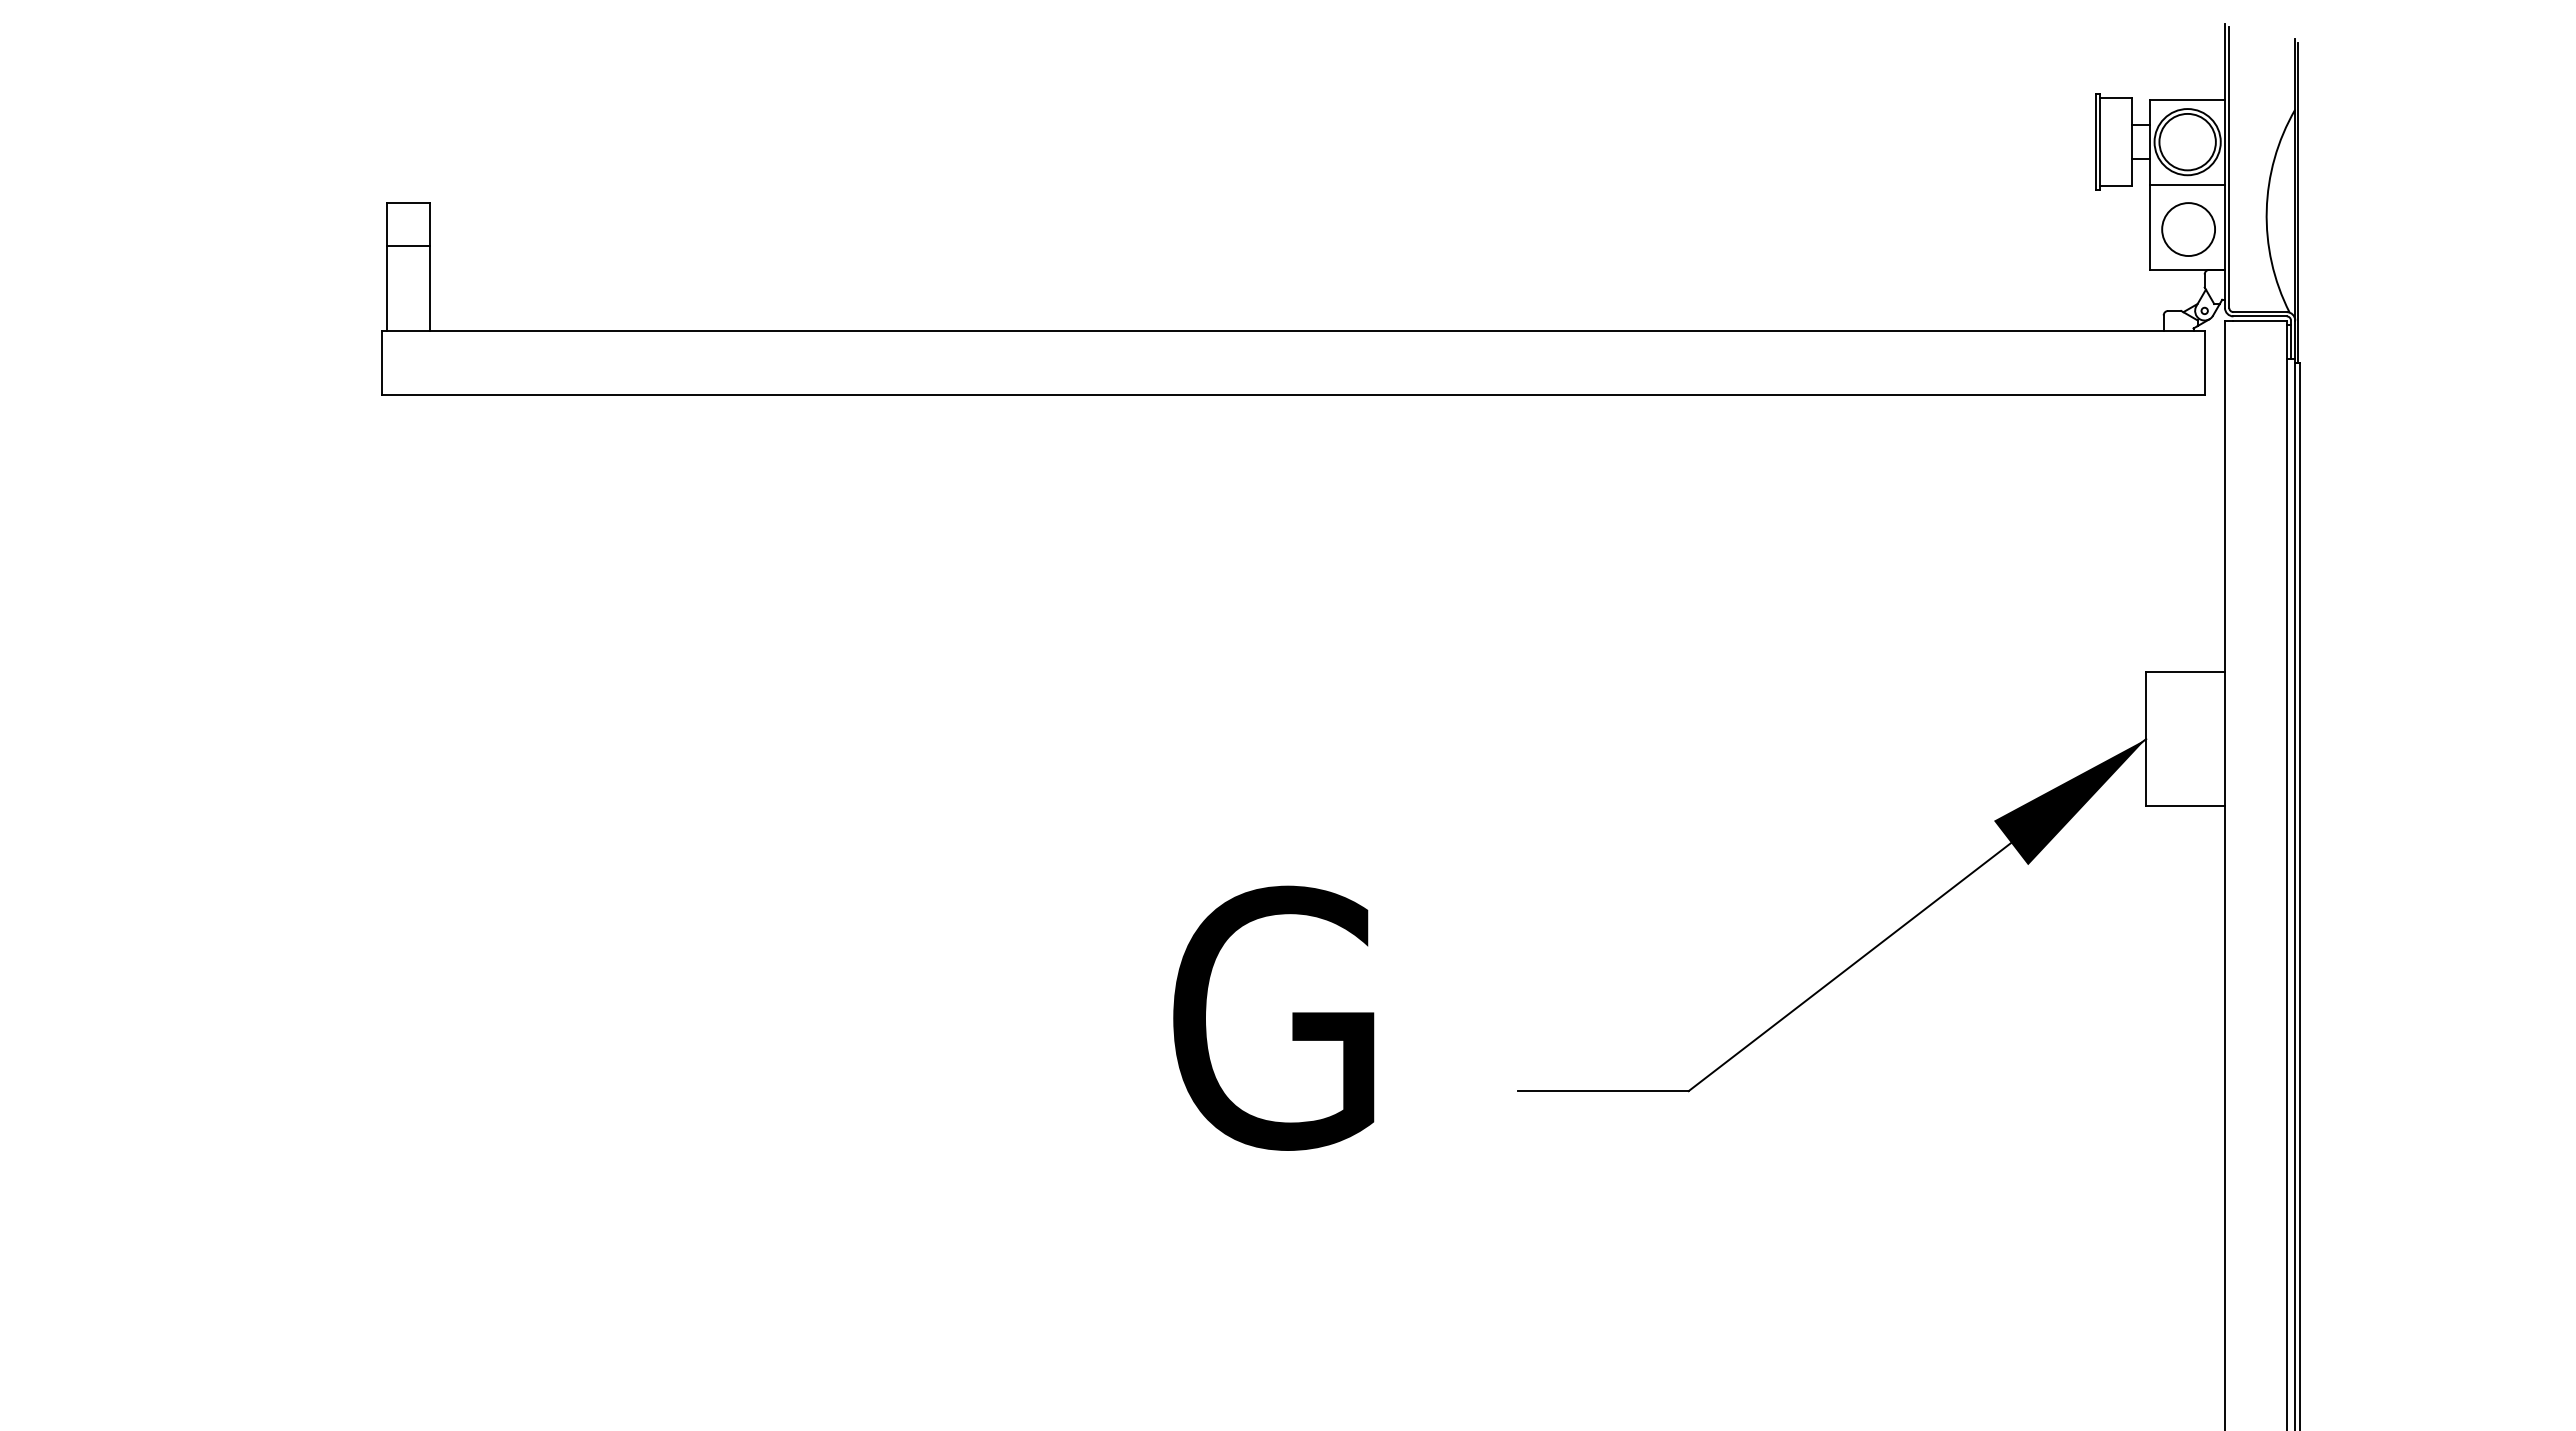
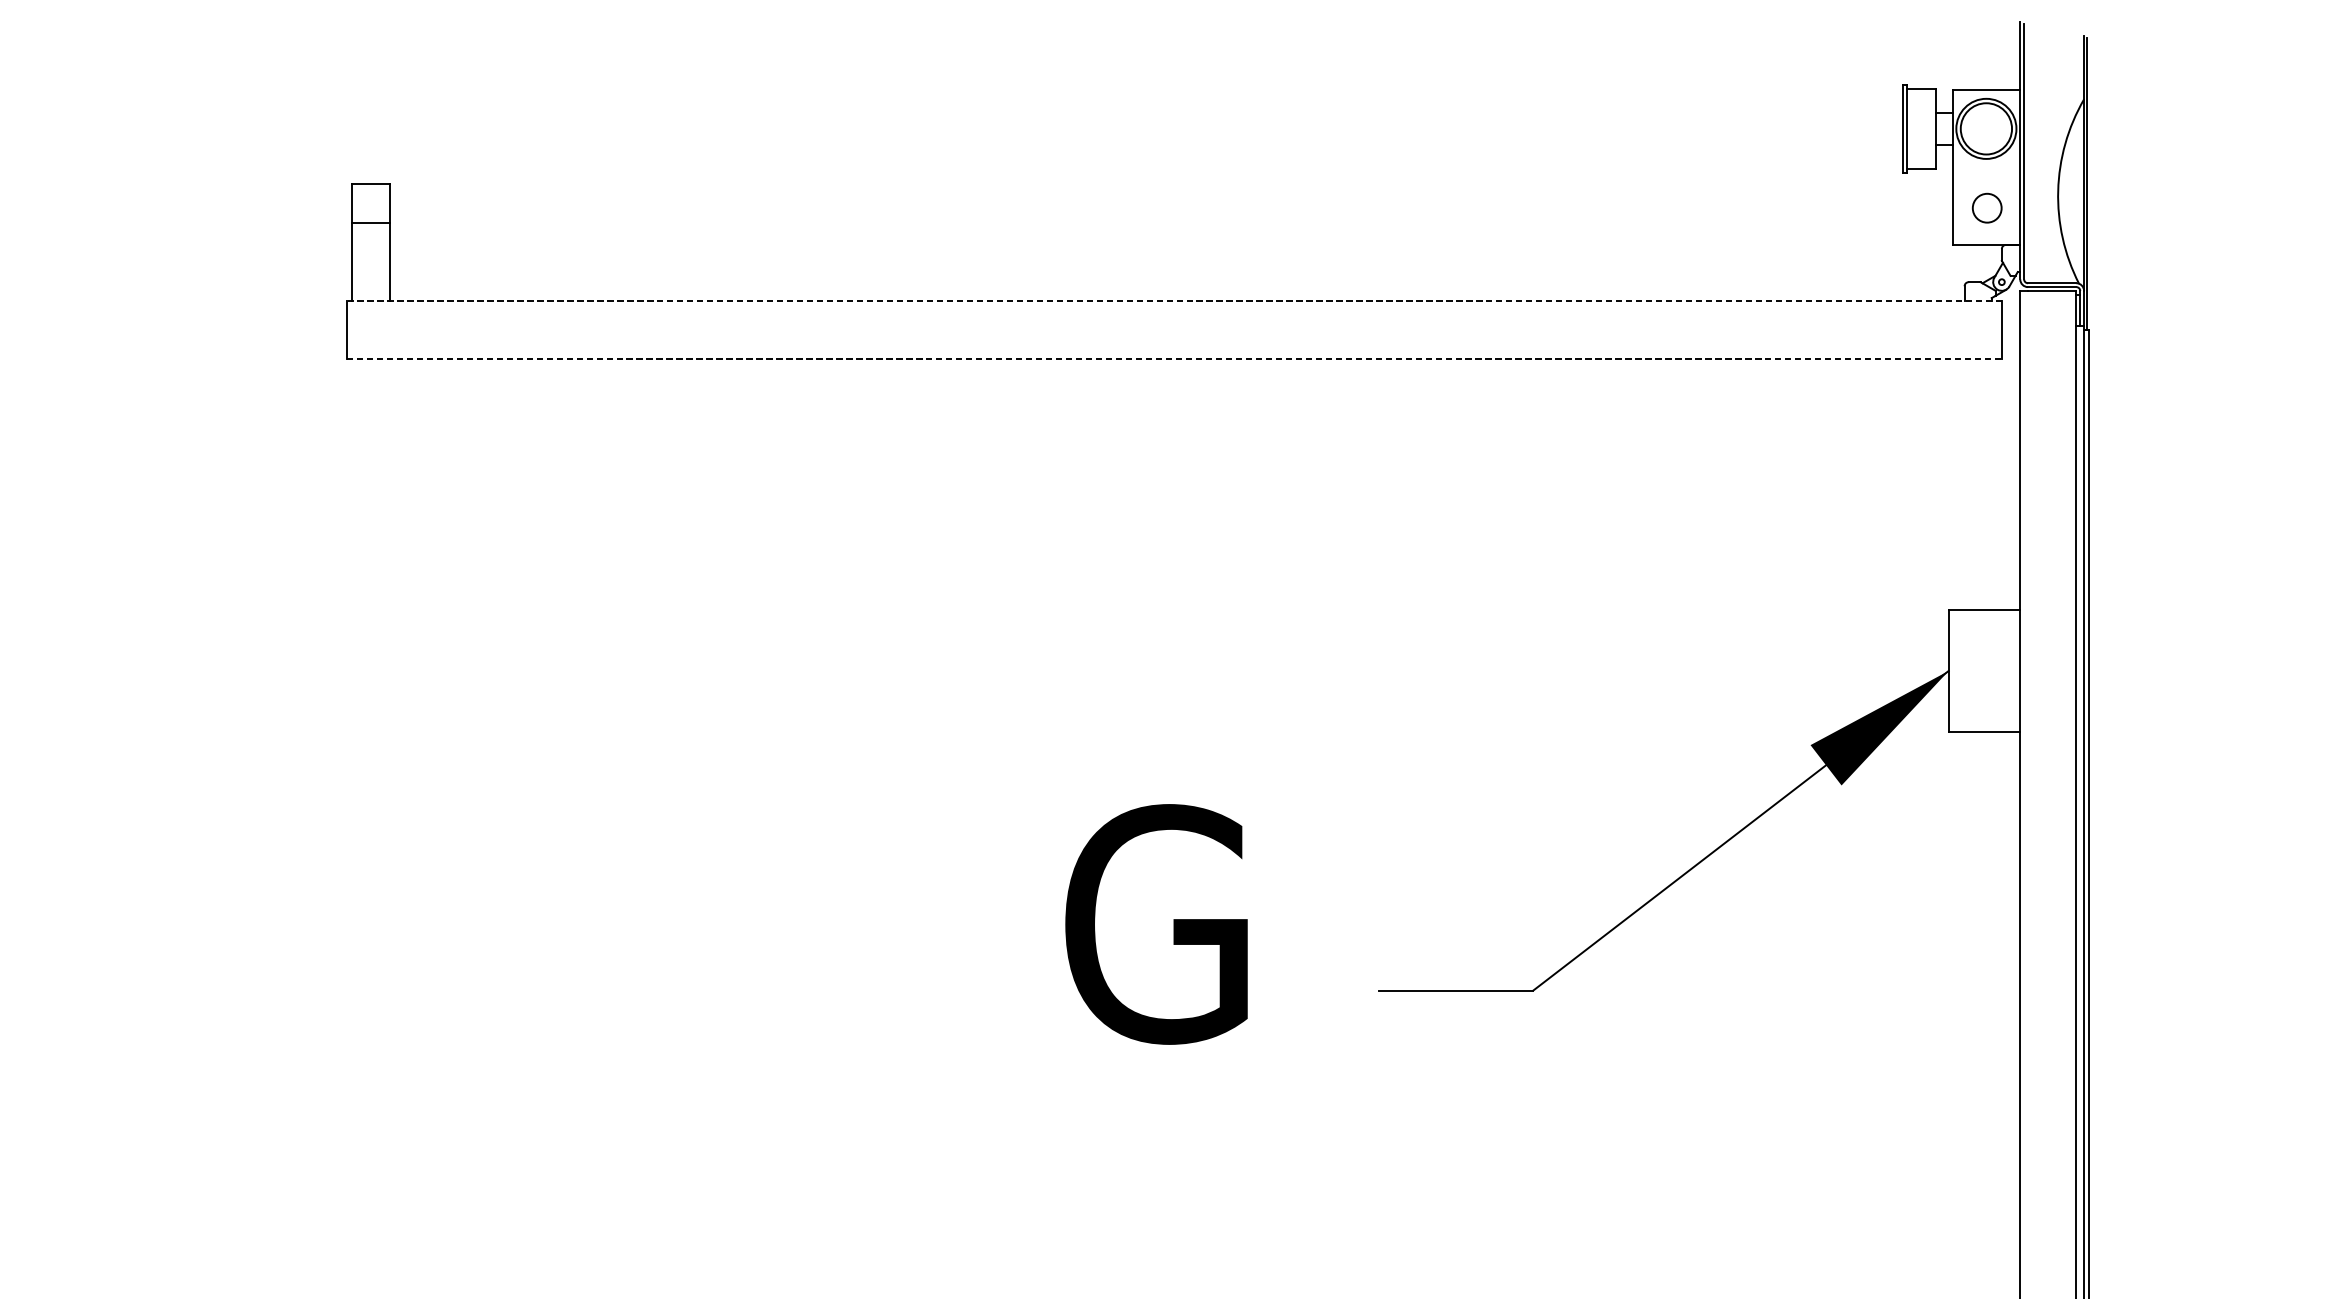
line: (2187, 184) -> (1986, 167), removed
circle: (2188, 229) -> (1987, 208), size x0.6
line: (1292, 331) -> (1173, 300), solid -> dashed
line: (1293, 395) -> (1174, 358), solid -> dashed

